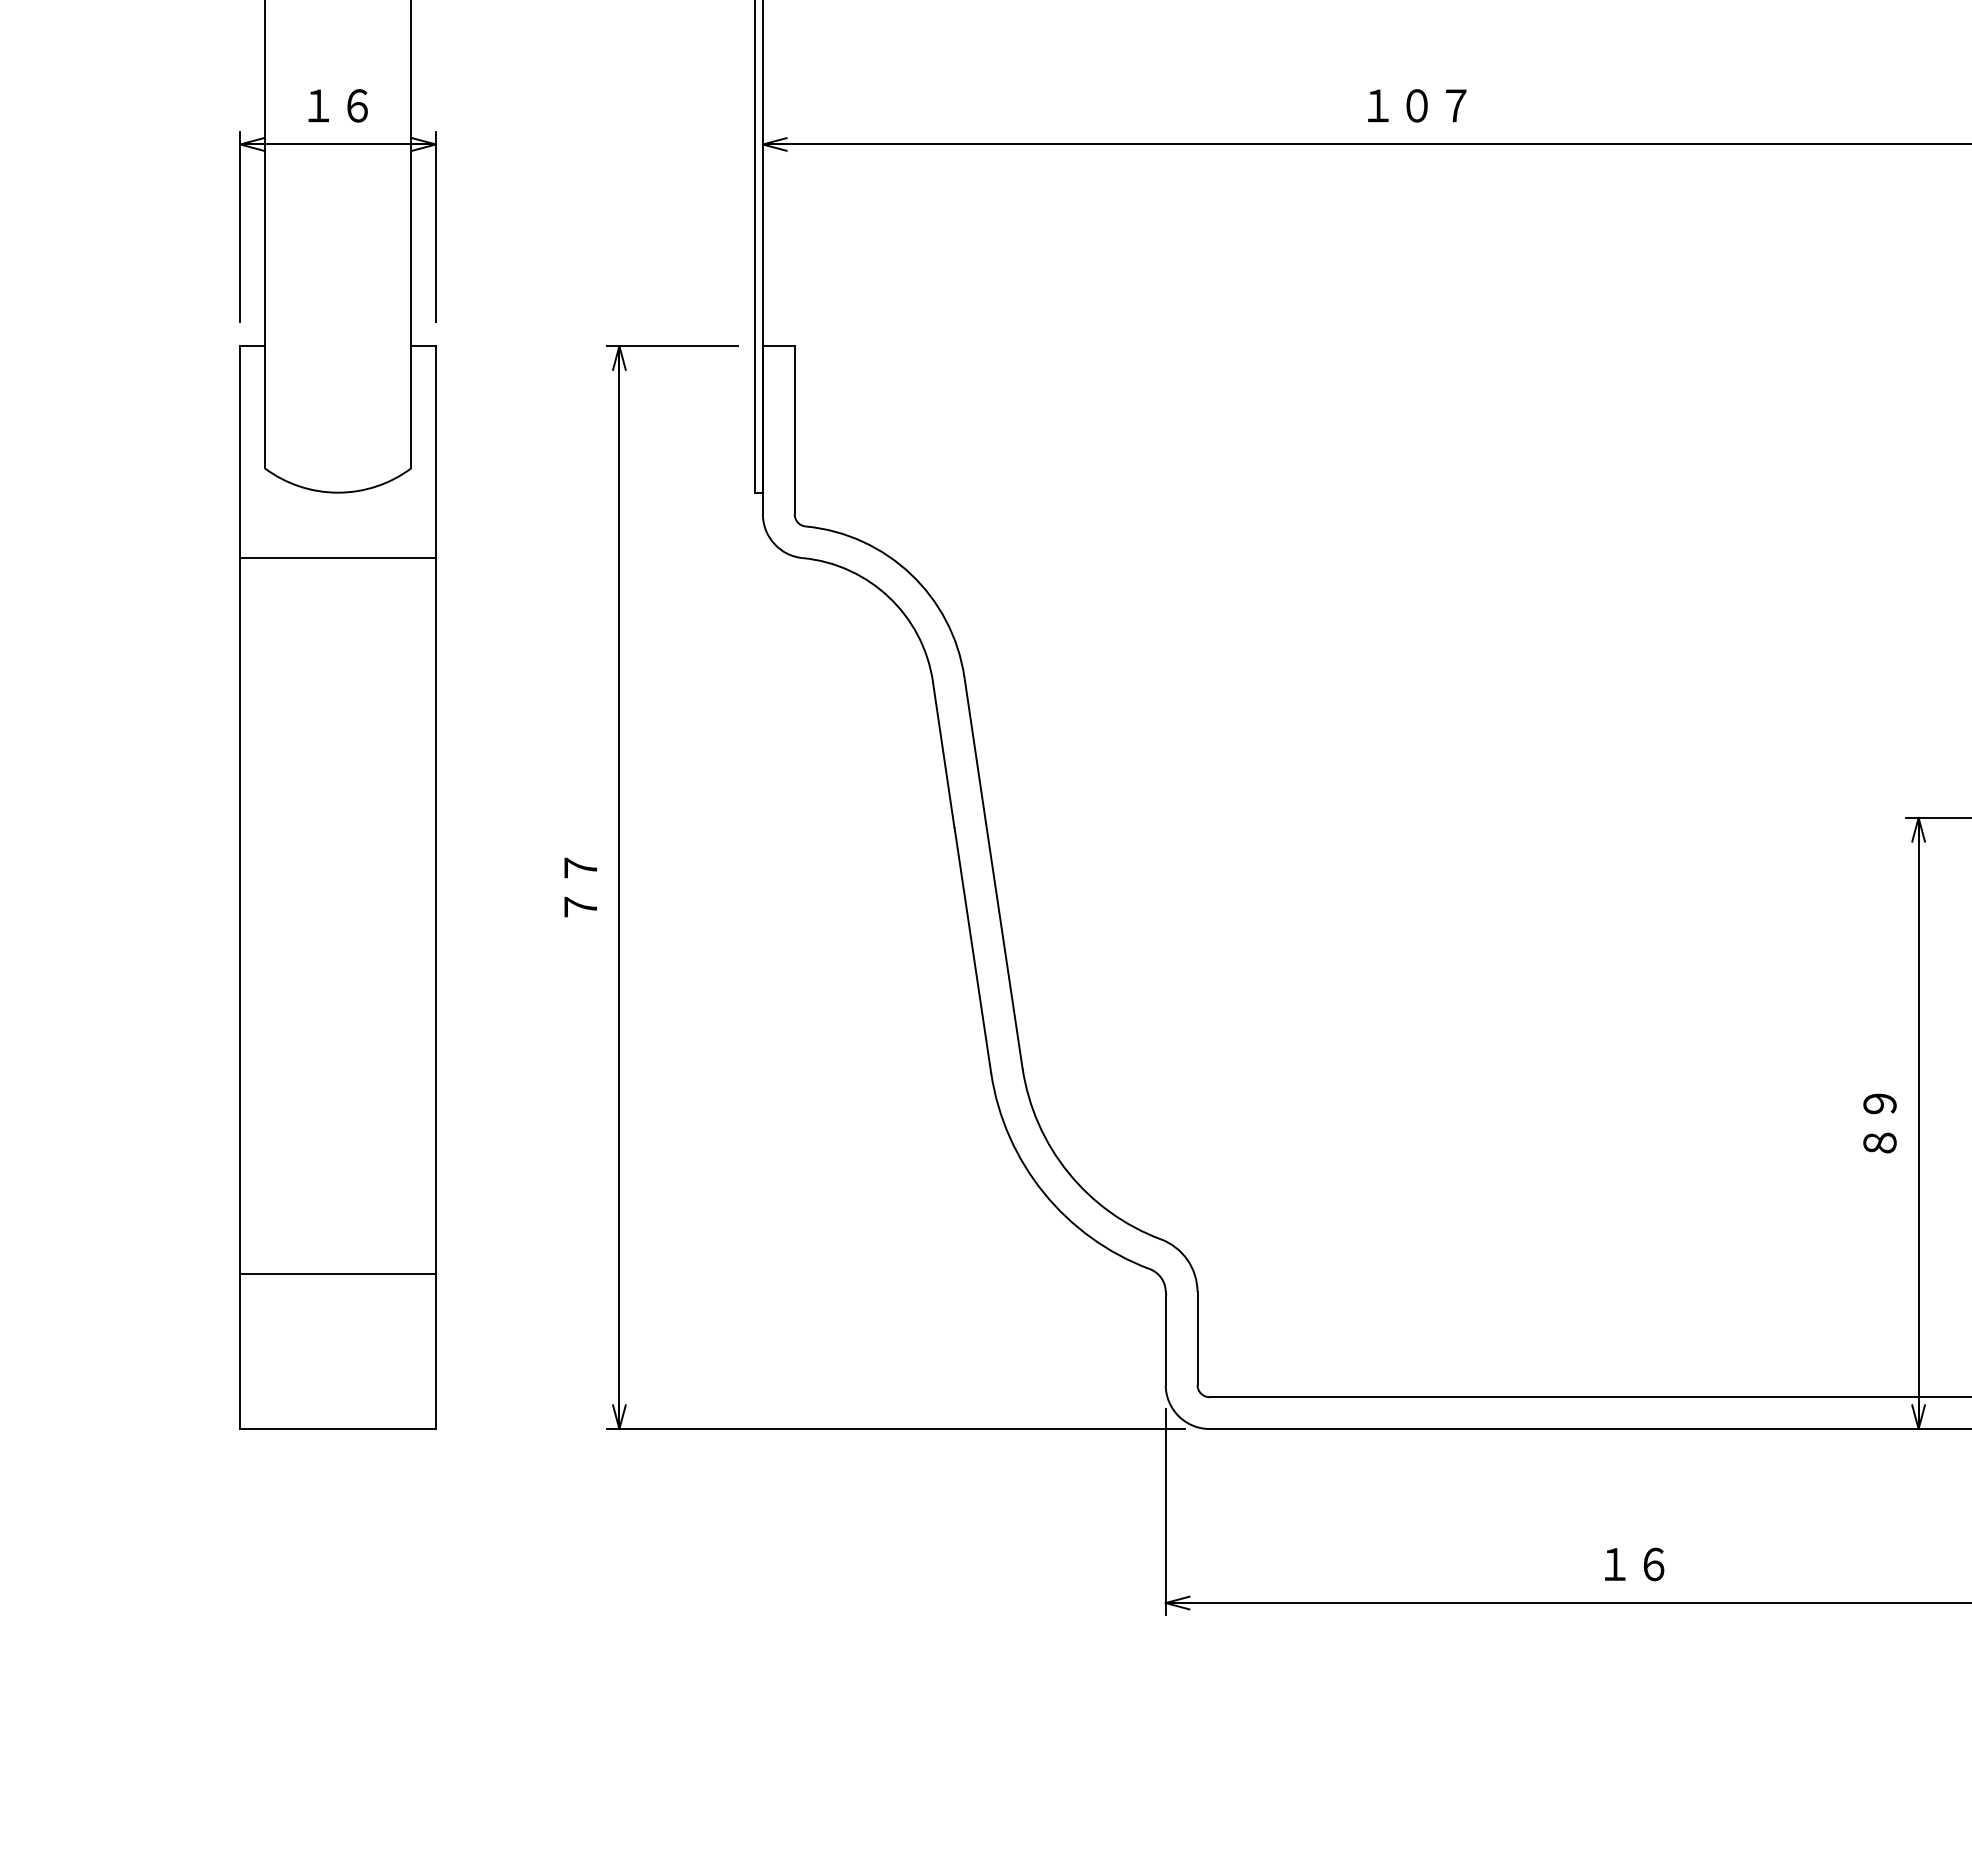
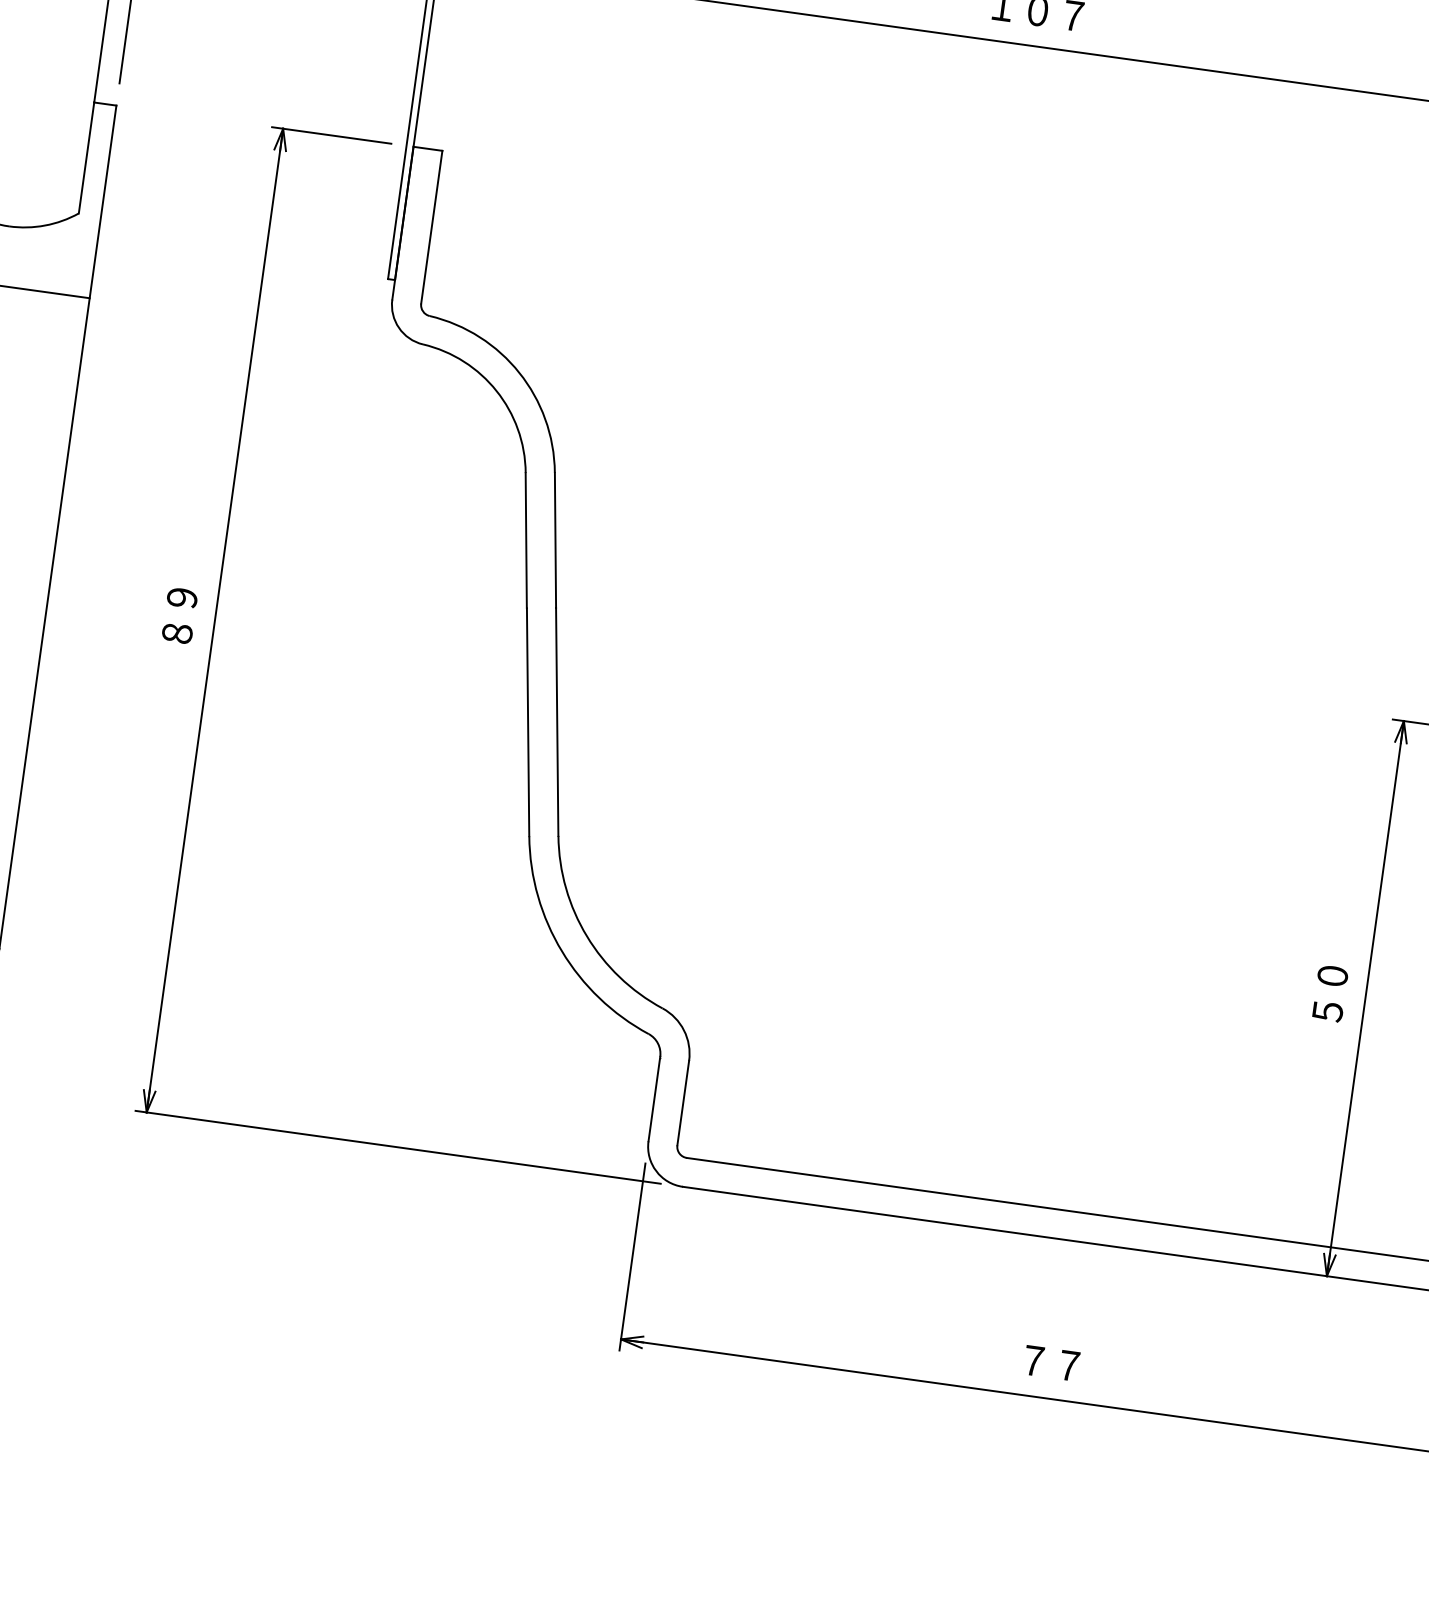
text: (580, 887) -> (179, 615), ７７ -> ８９
text: (1879, 1123) -> (1329, 993), ８９ -> ５０
text: (1634, 1564) -> (1051, 1363), １６ -> ７７

